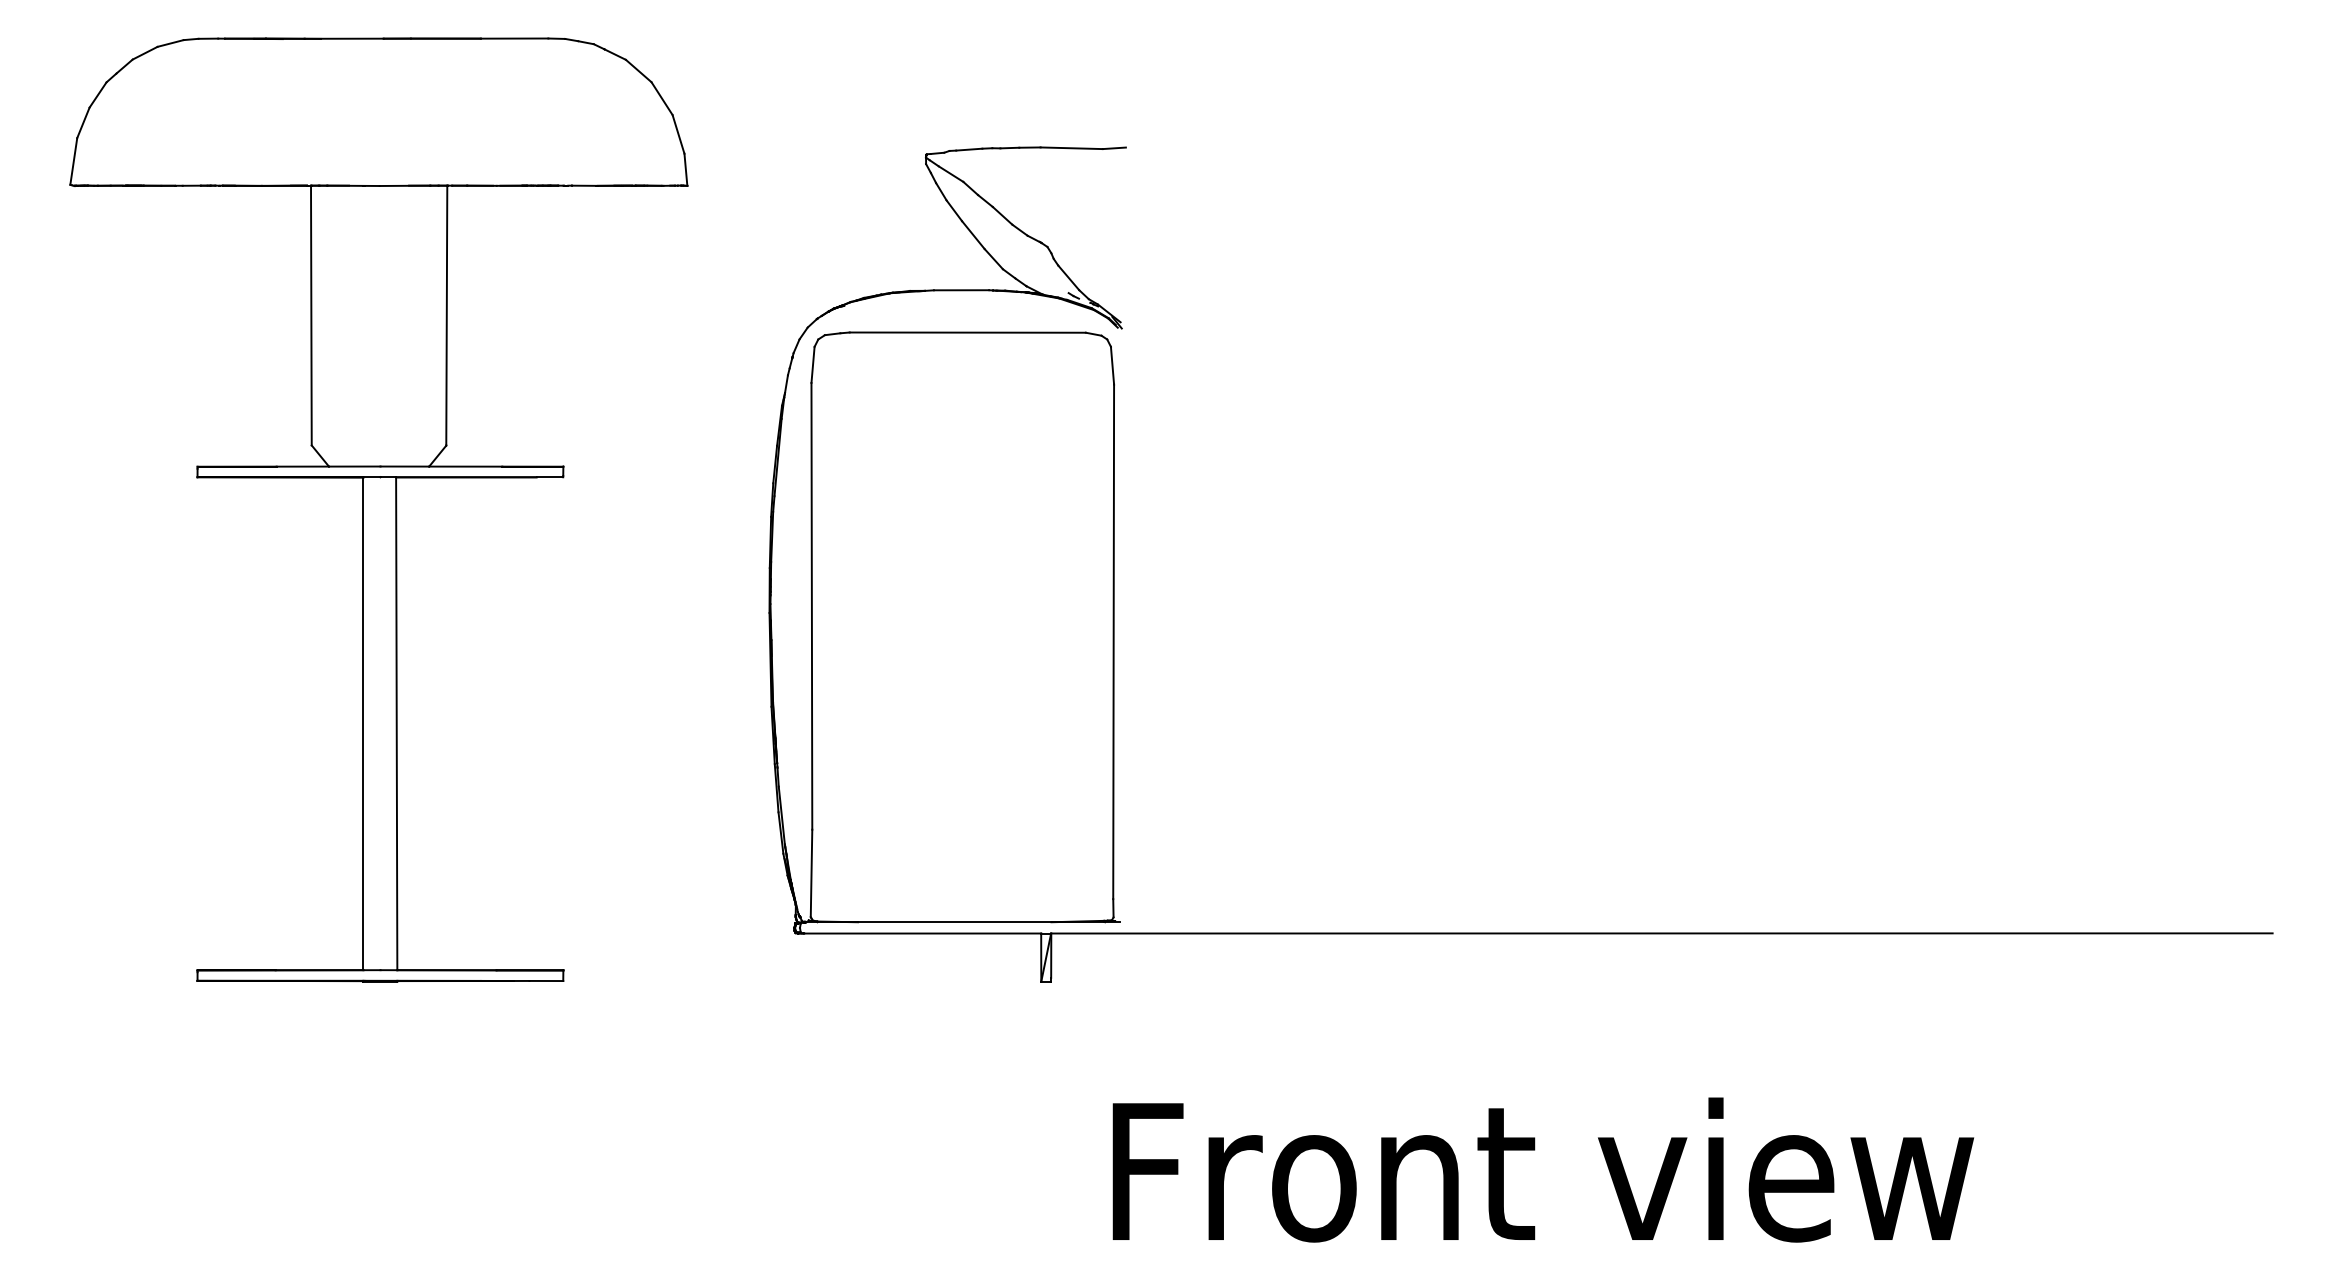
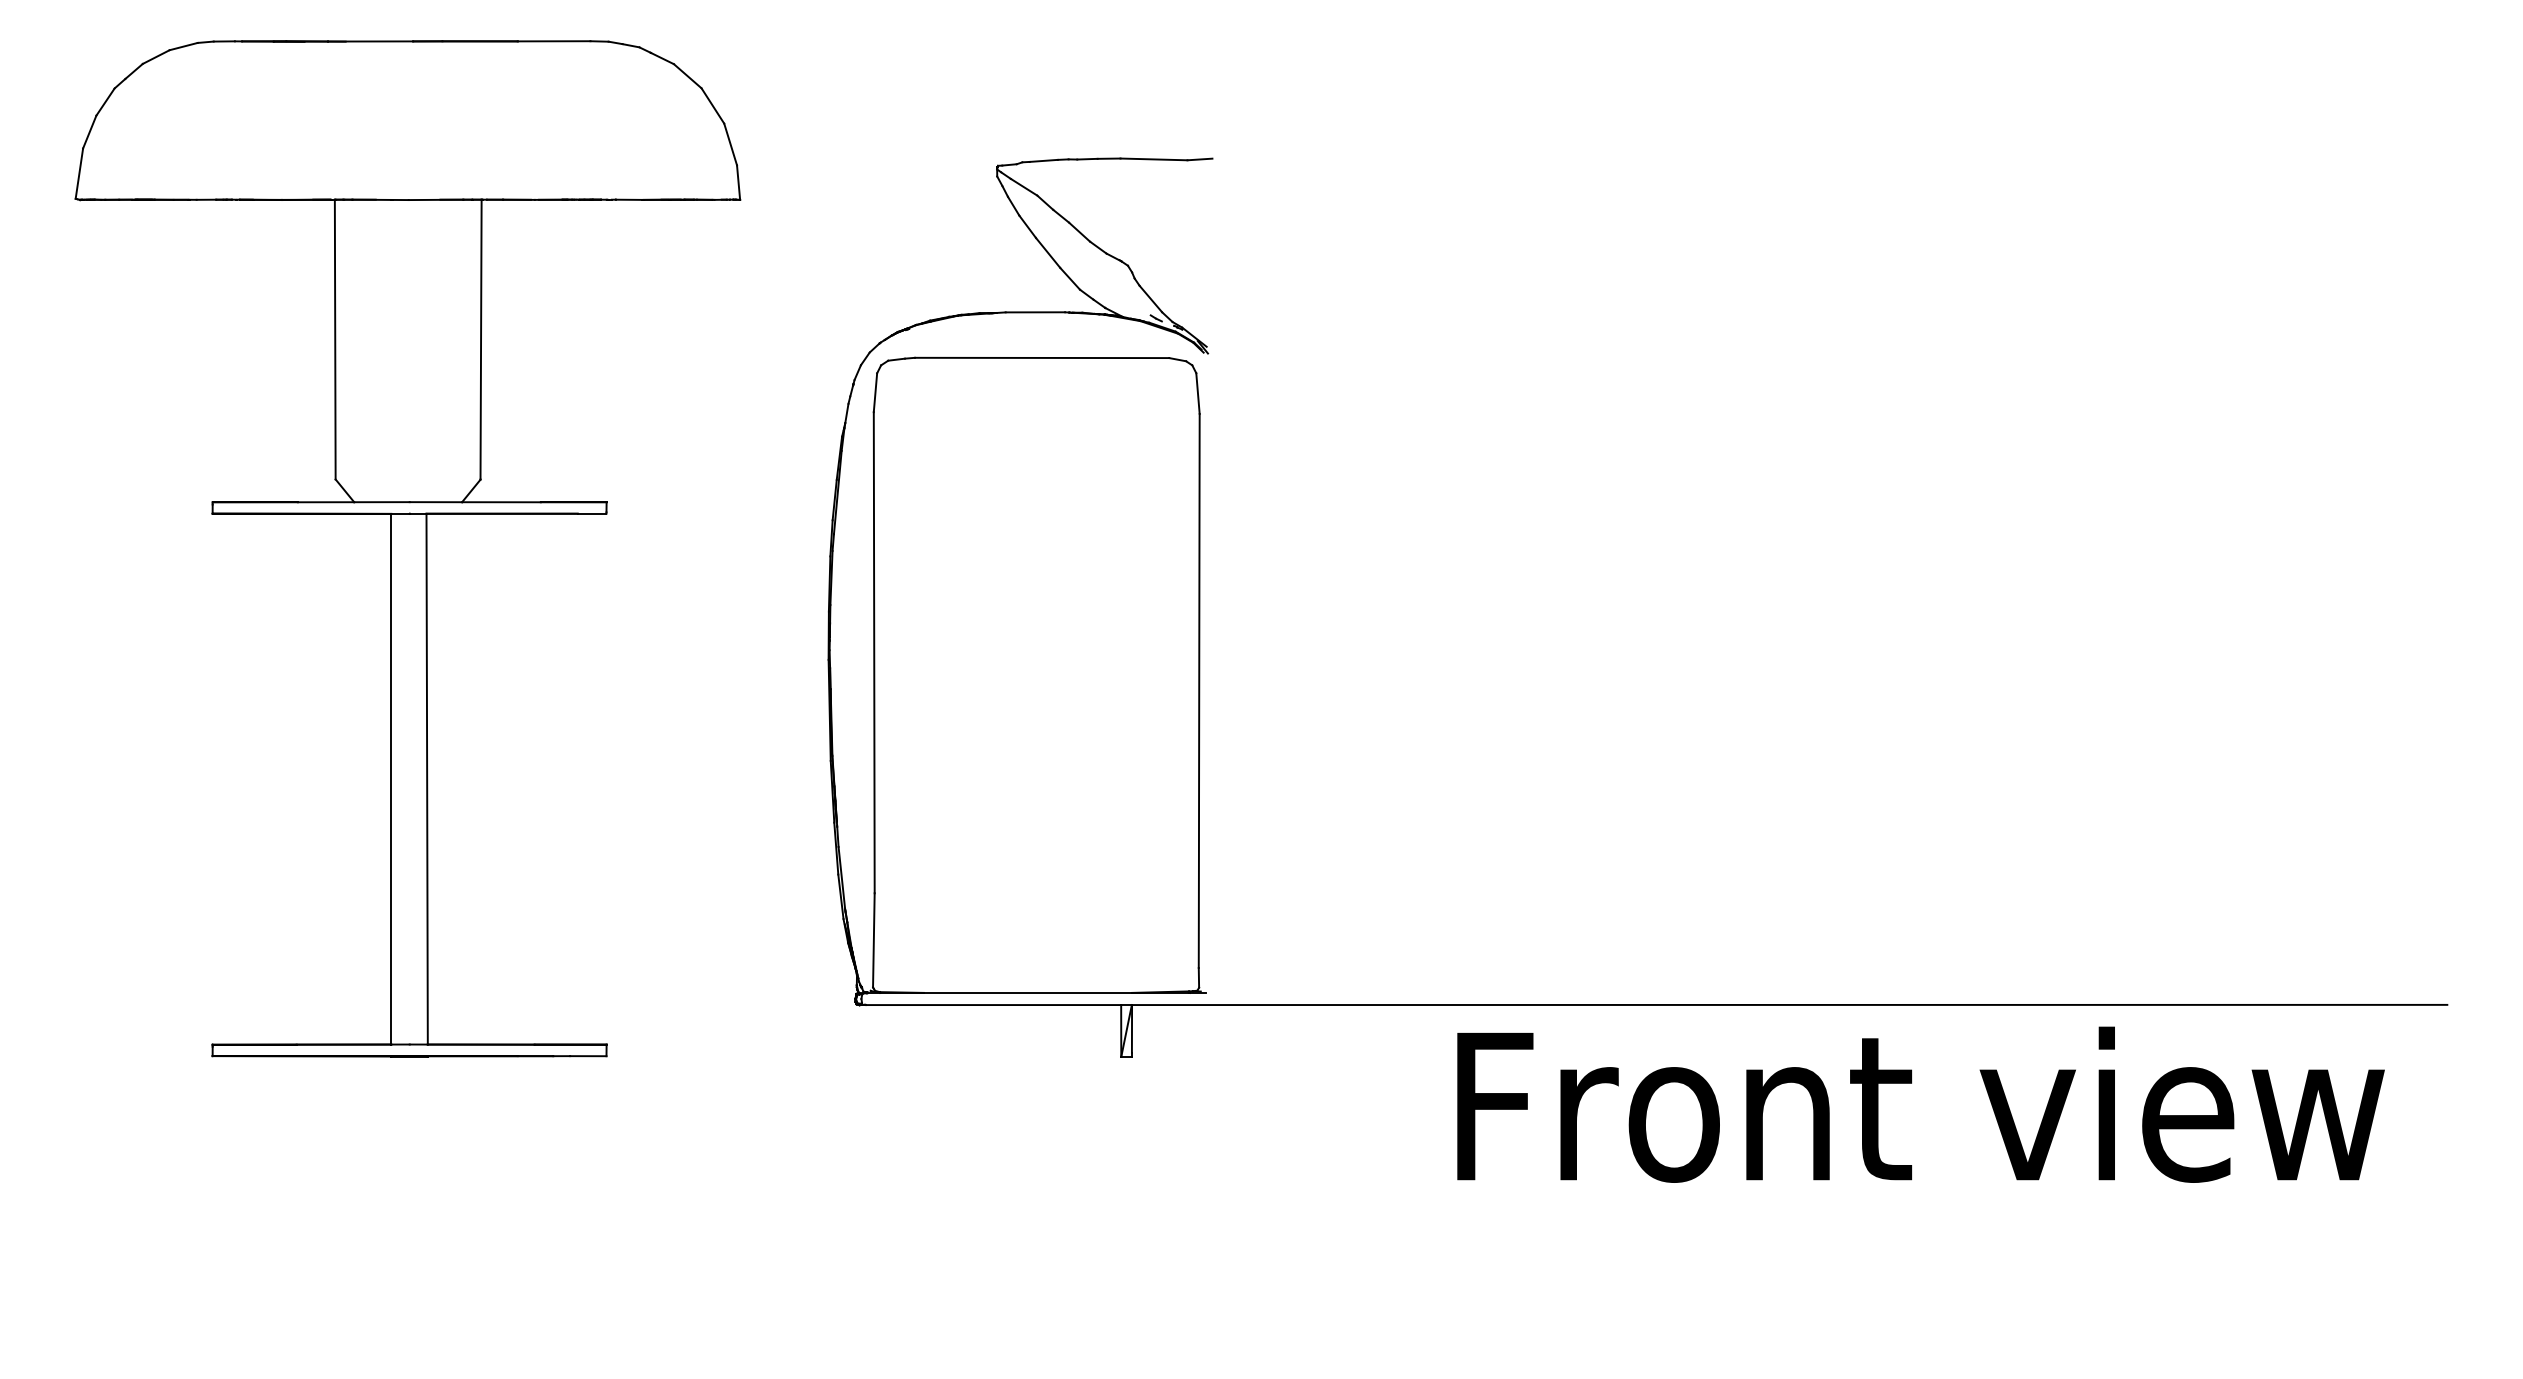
text: (1542, 1169) -> (1920, 1104), moved

